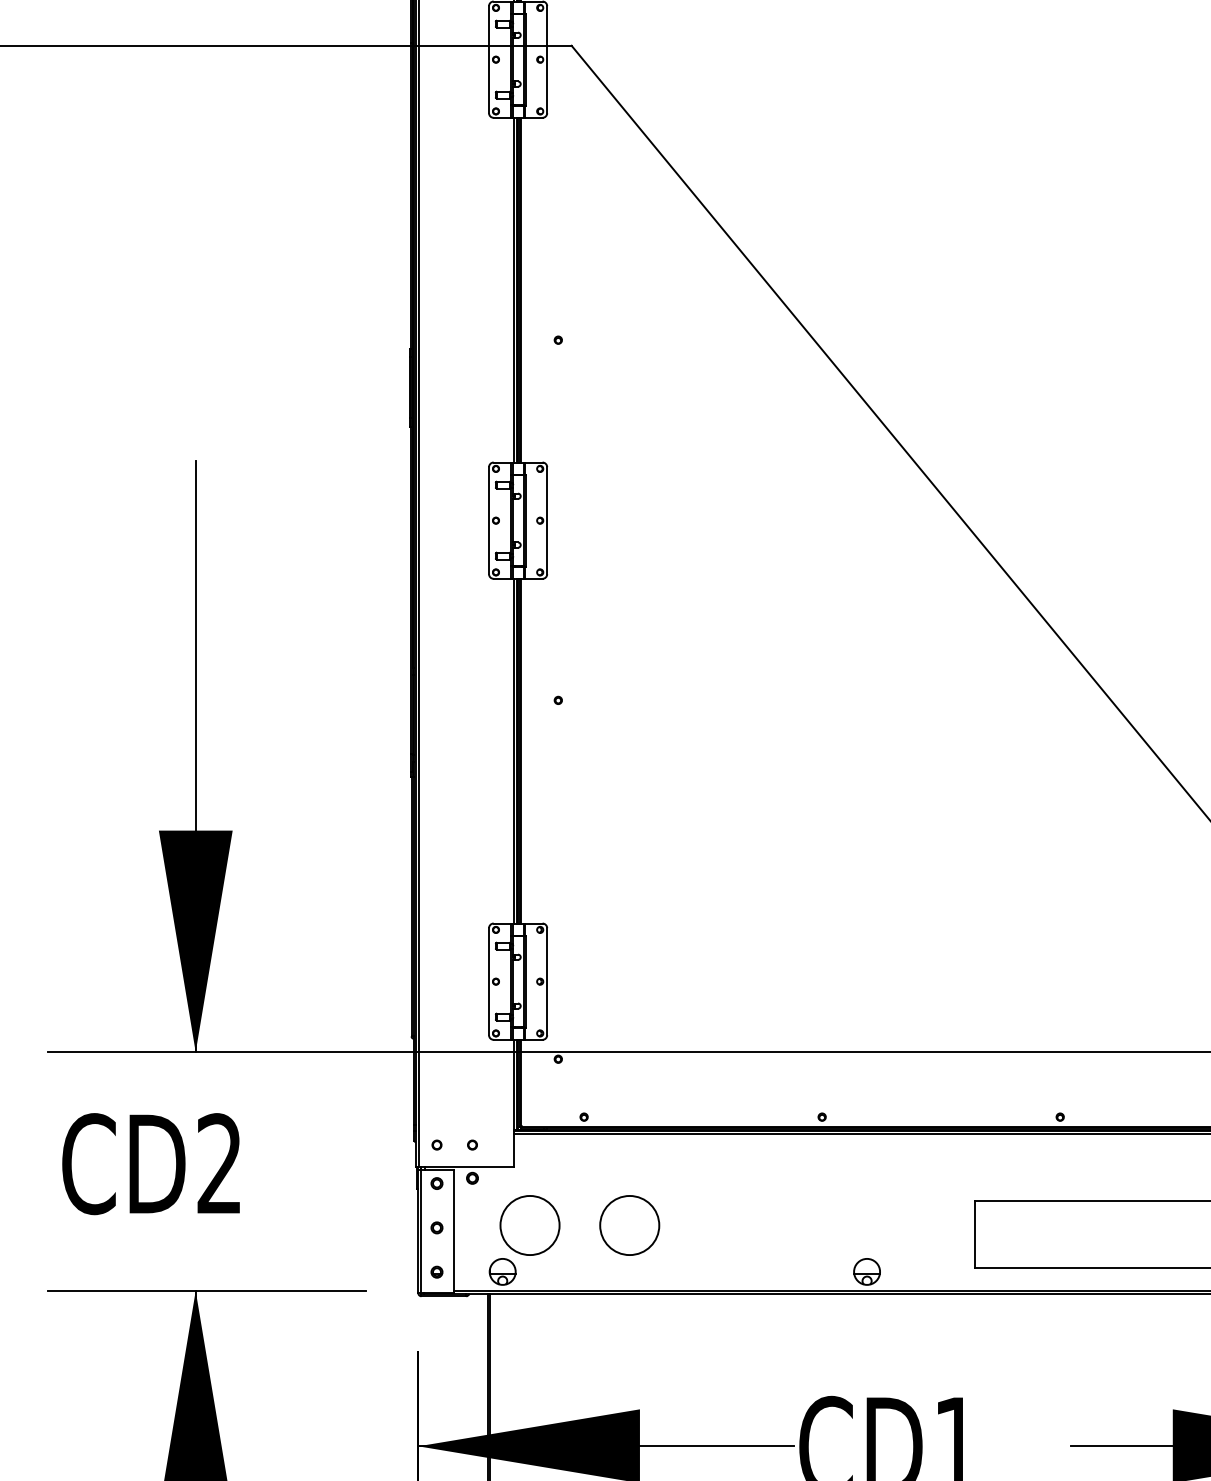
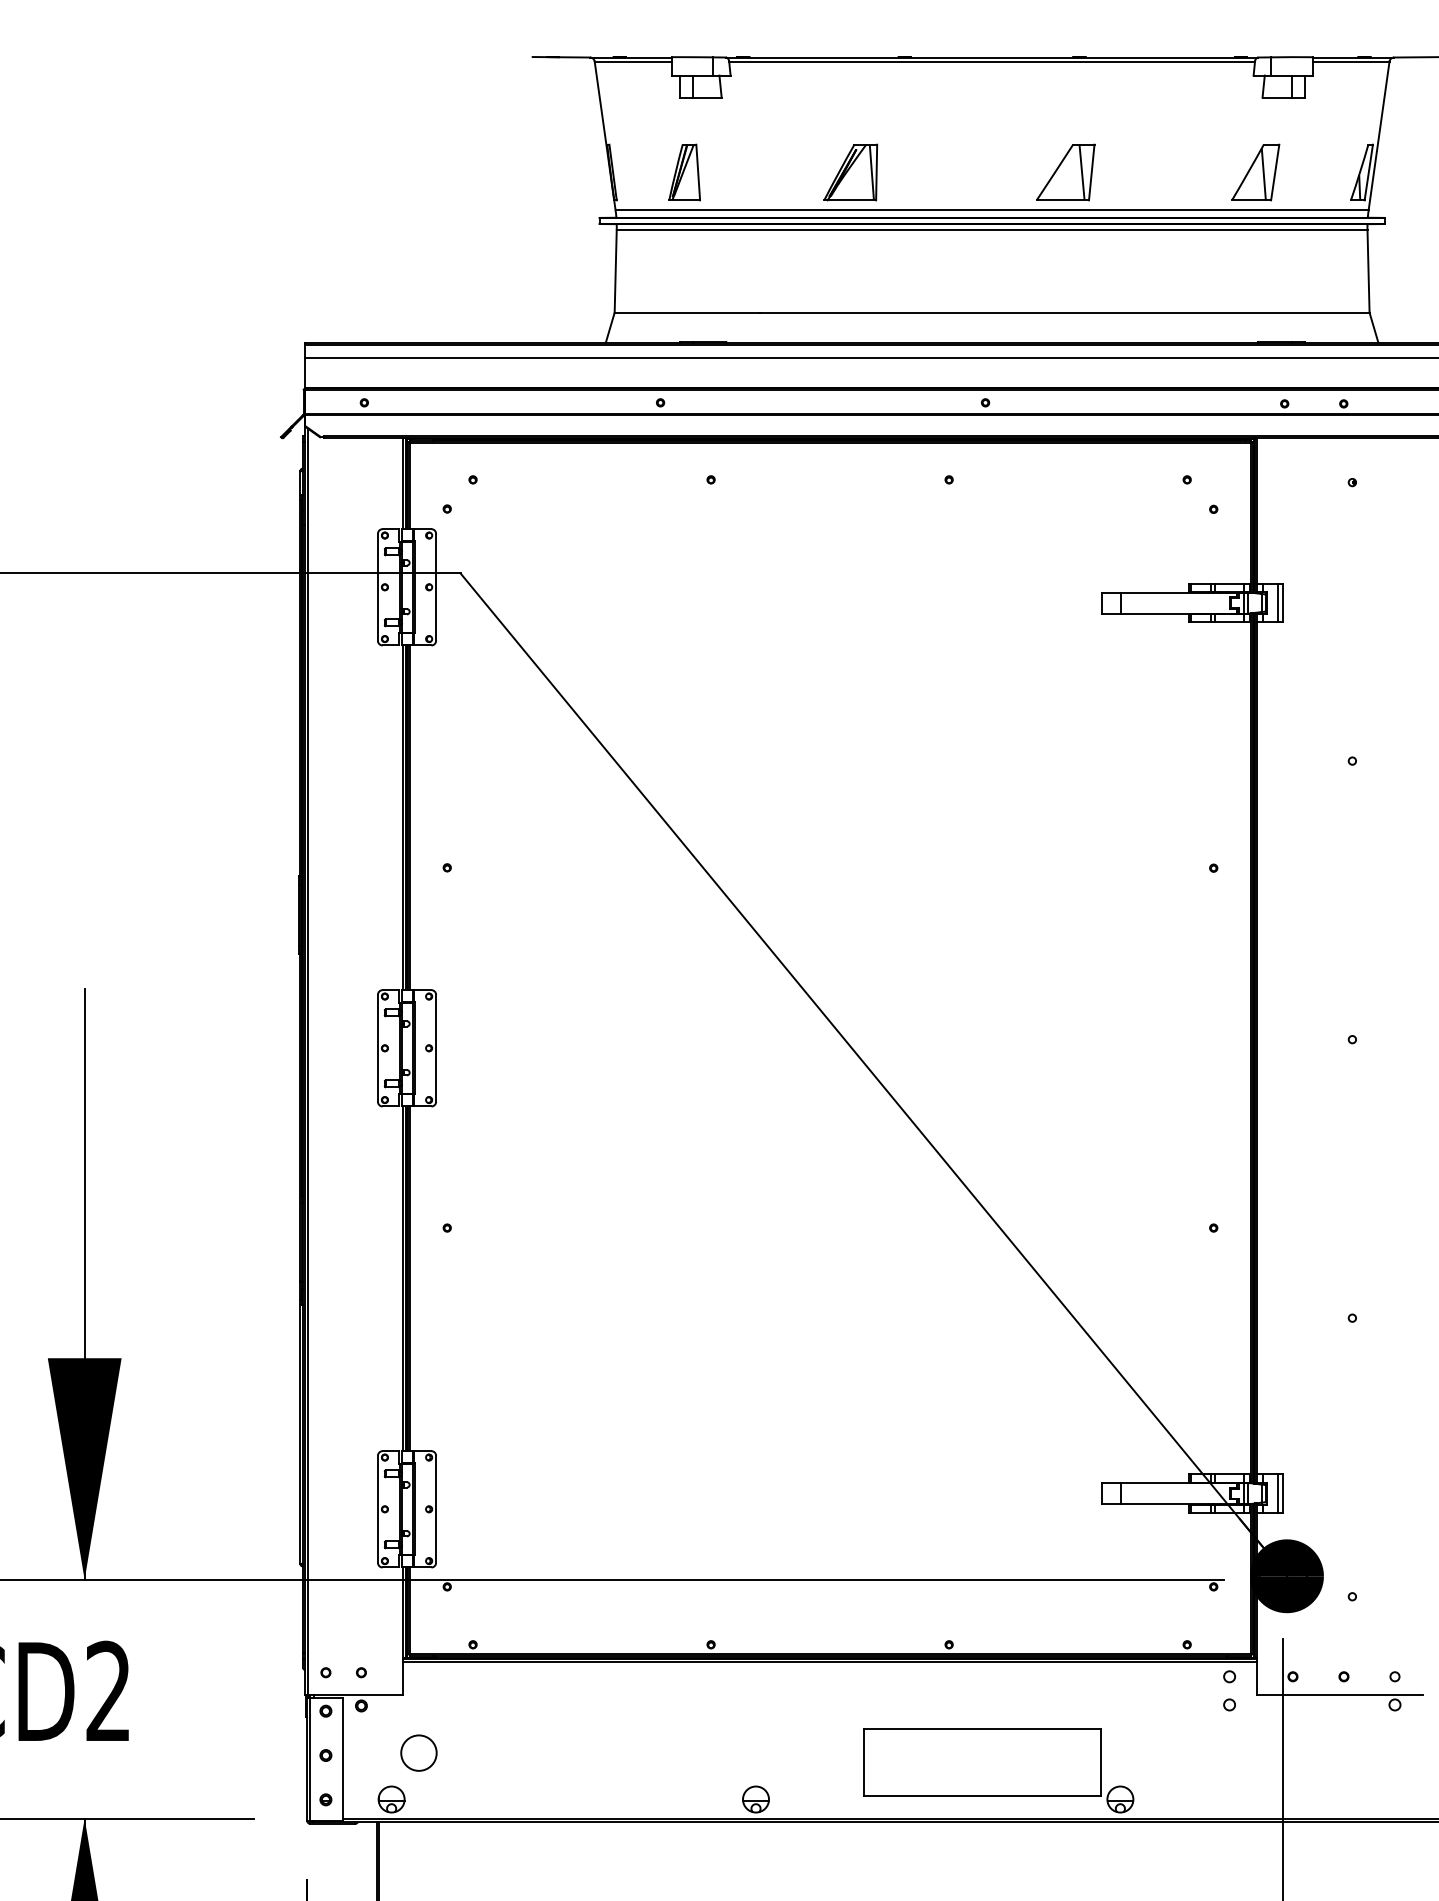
circle: (529, 1224) -> (418, 1752), size x0.6
circle: (629, 1224) -> (518, 1752), removed

